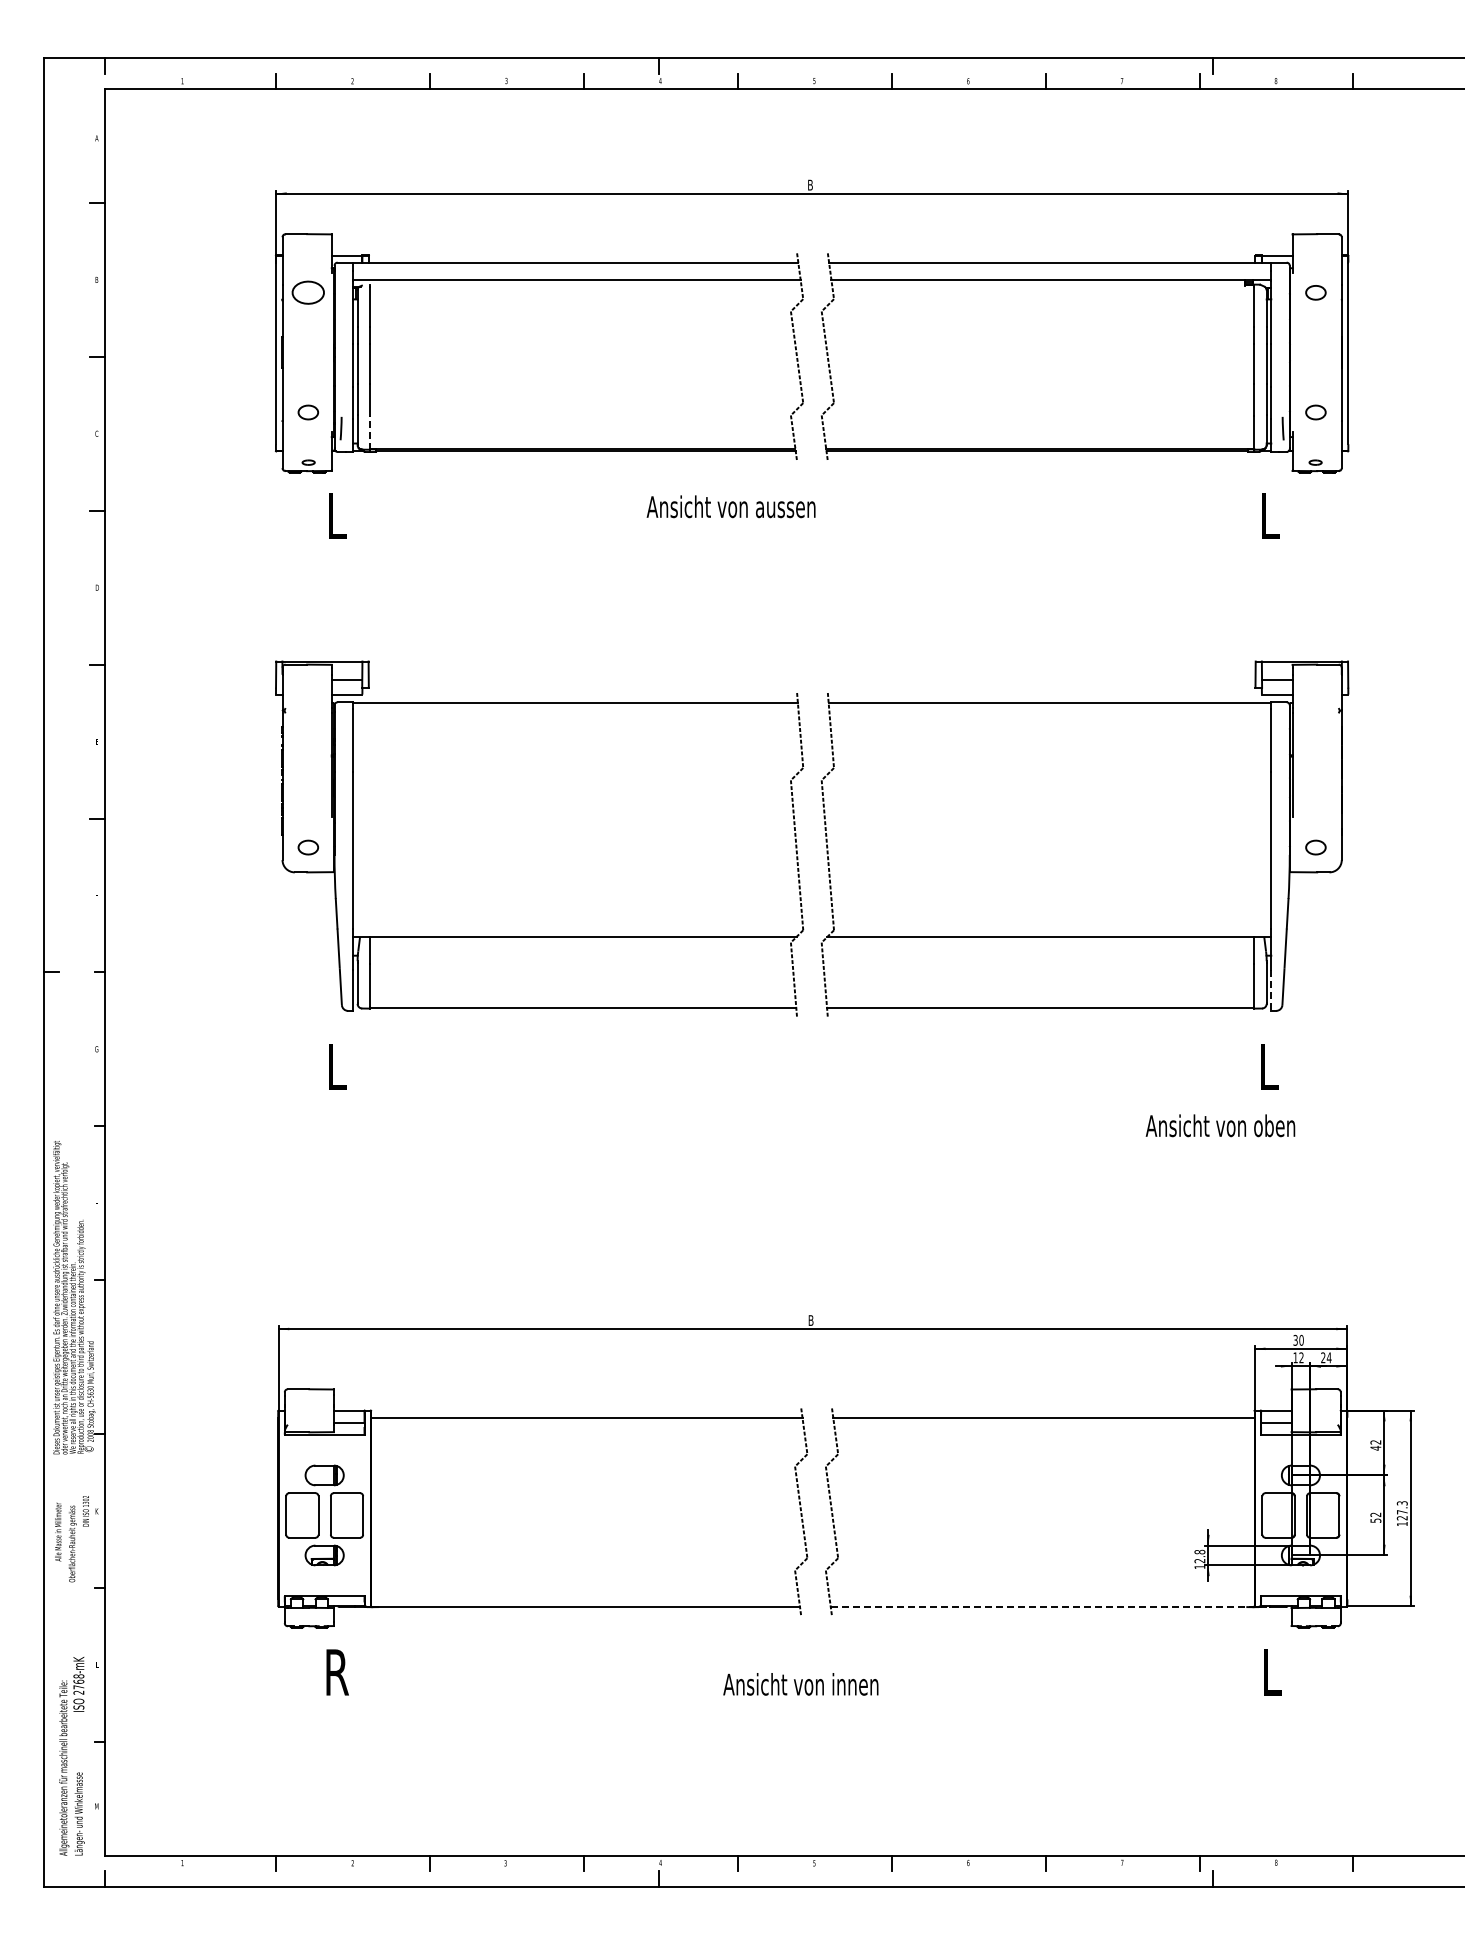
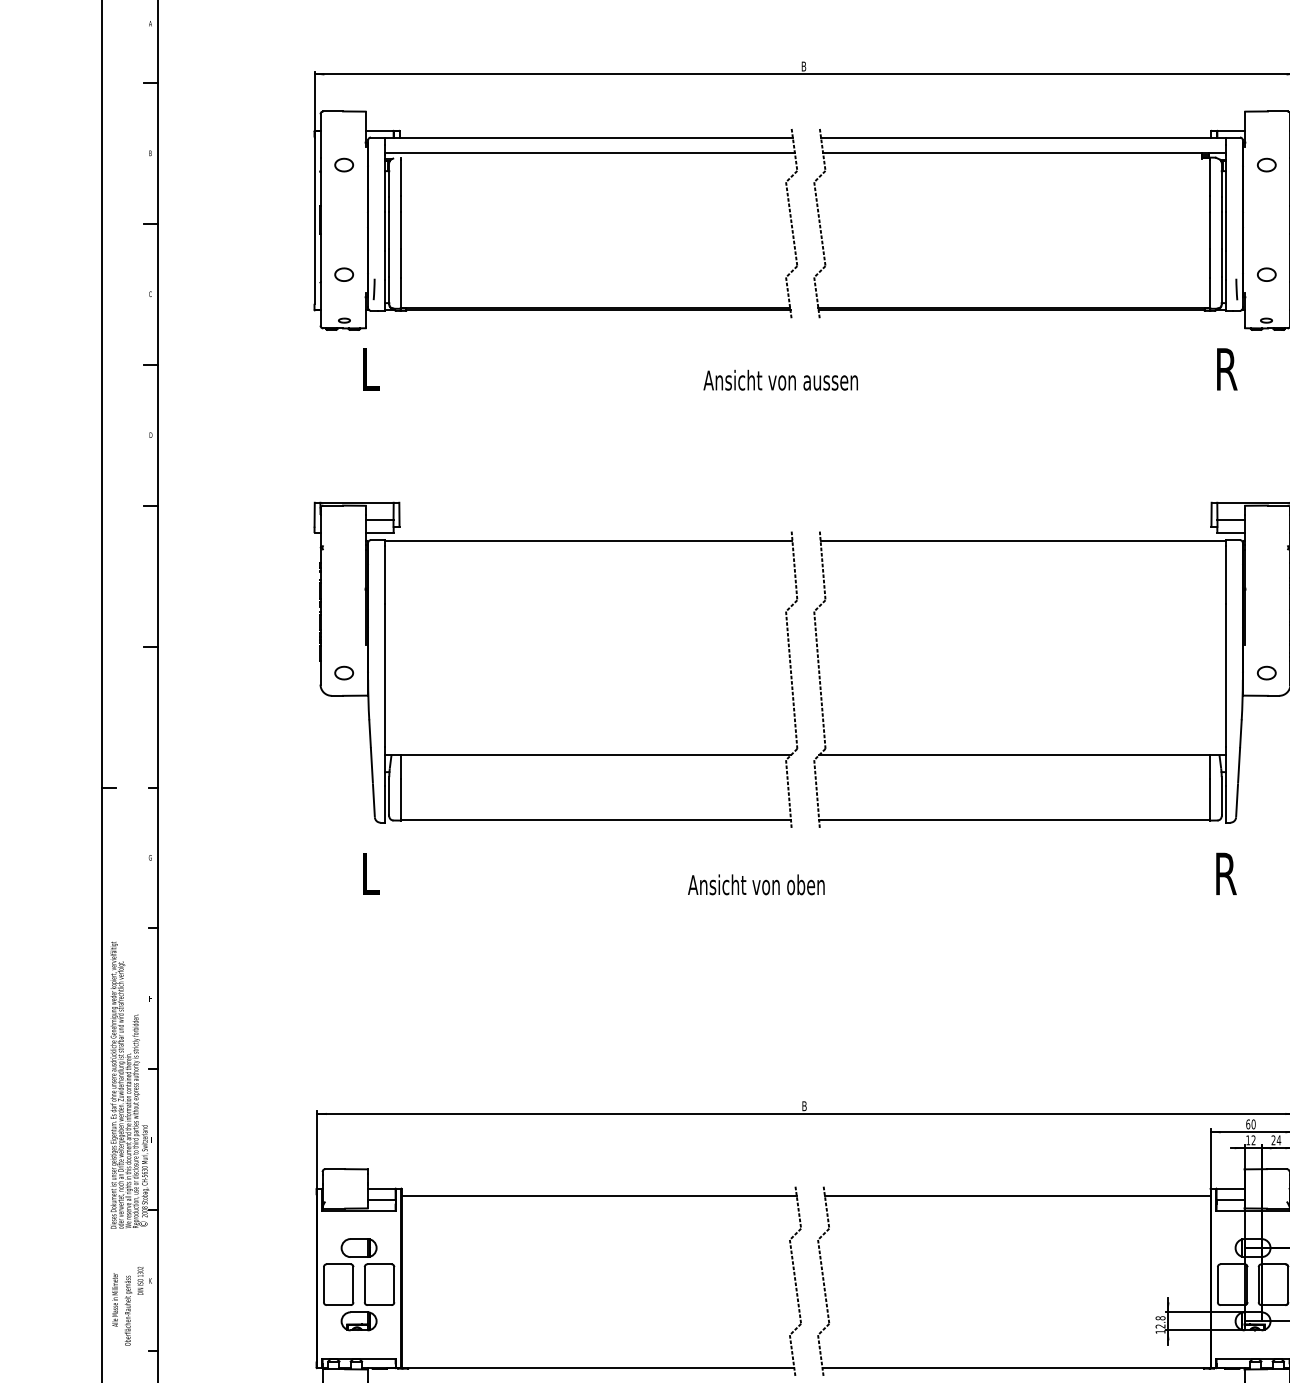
part: (308, 292) -> (344, 164), size x0.62
line: (369, 432) -> (400, 293), dashed -> solid
text: (730, 506) -> (780, 380), moved
text: (1272, 515) -> (1227, 369), L -> R
line: (1271, 991) -> (1226, 804), dashed -> solid
text: (1271, 1066) -> (1226, 873), L -> R
text: (1220, 1125) -> (756, 884), moved
text: (1295, 1339) -> (1248, 1123), 30 -> 60
line: (1050, 1606) -> (1023, 1368), dashed -> solid

